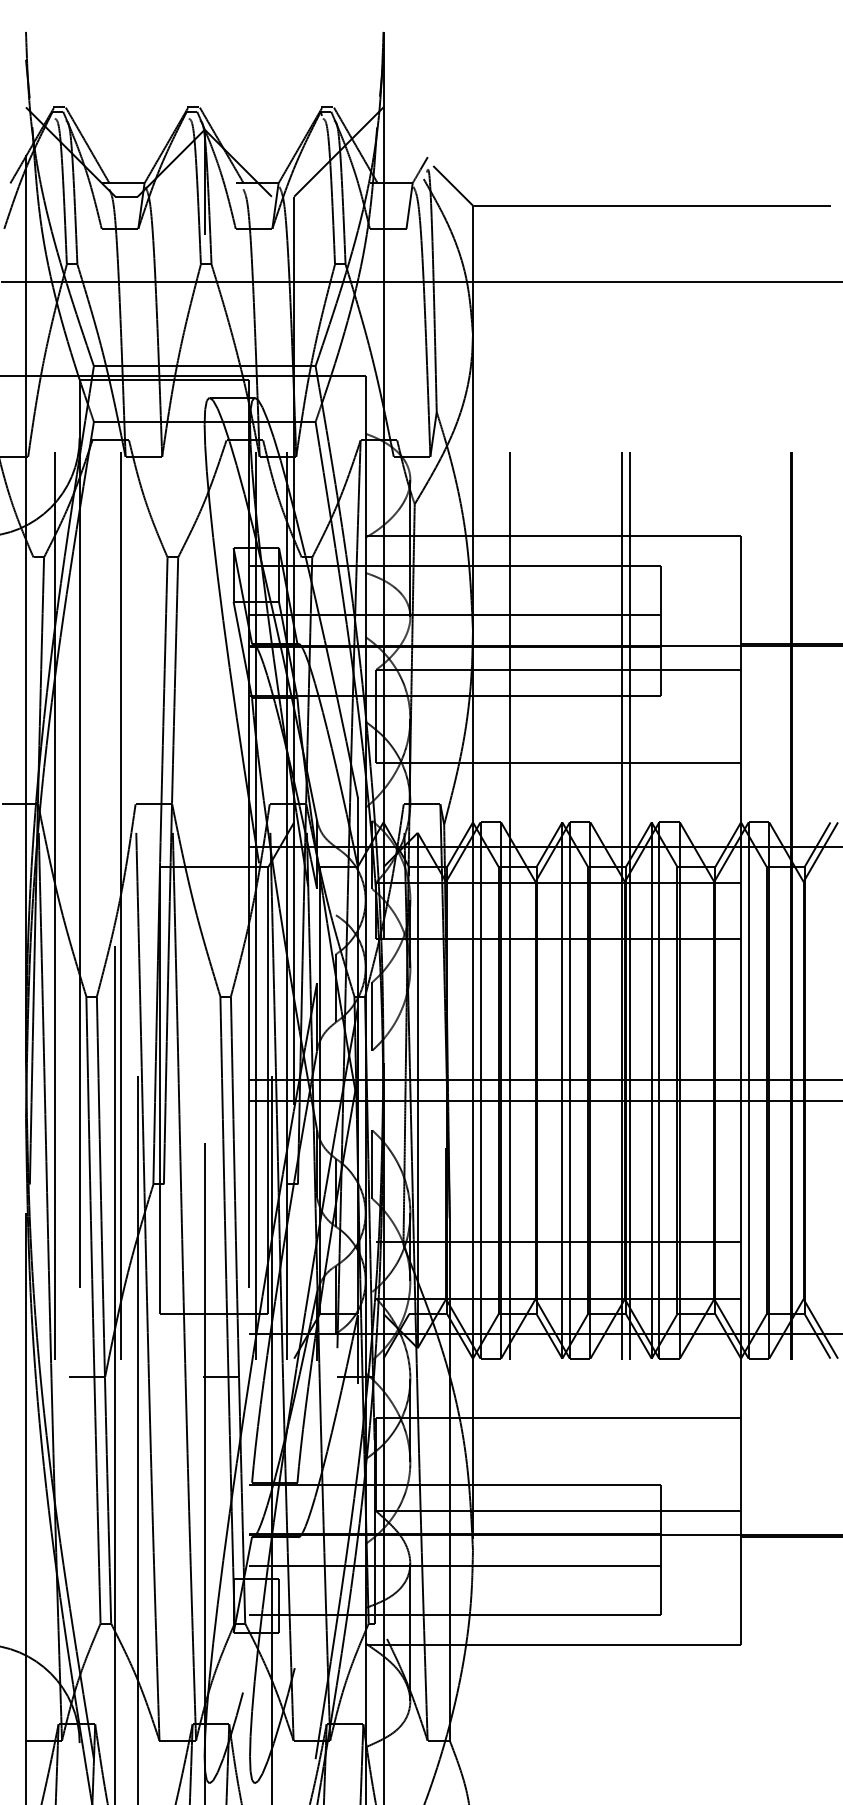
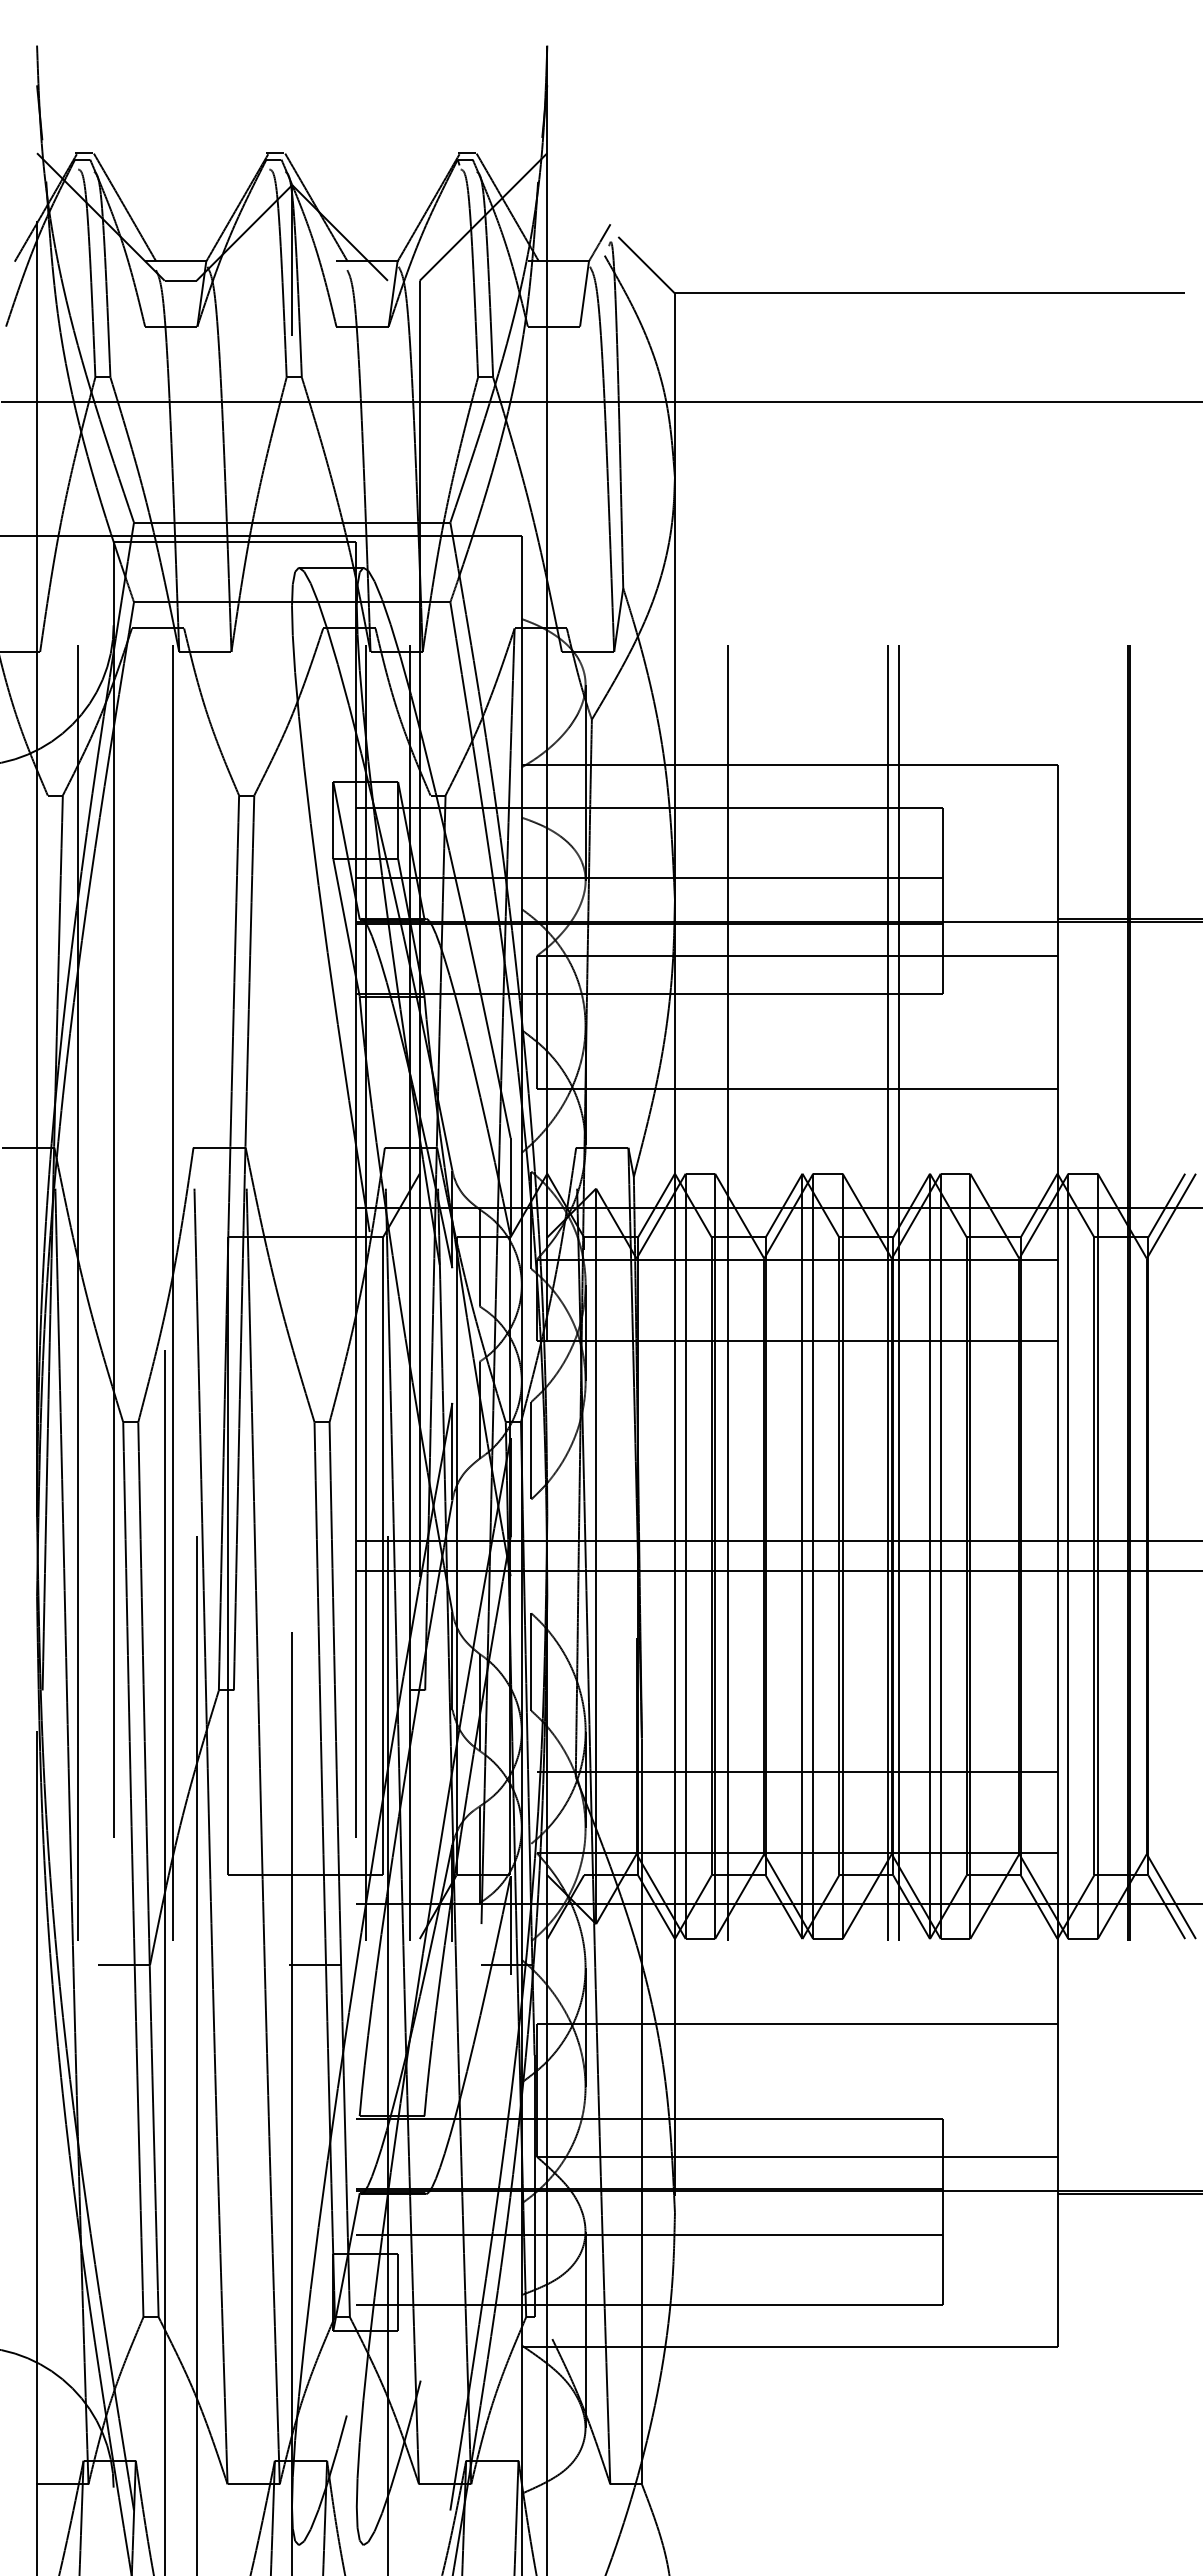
line: (336, 881) -> (479, 1257), added

